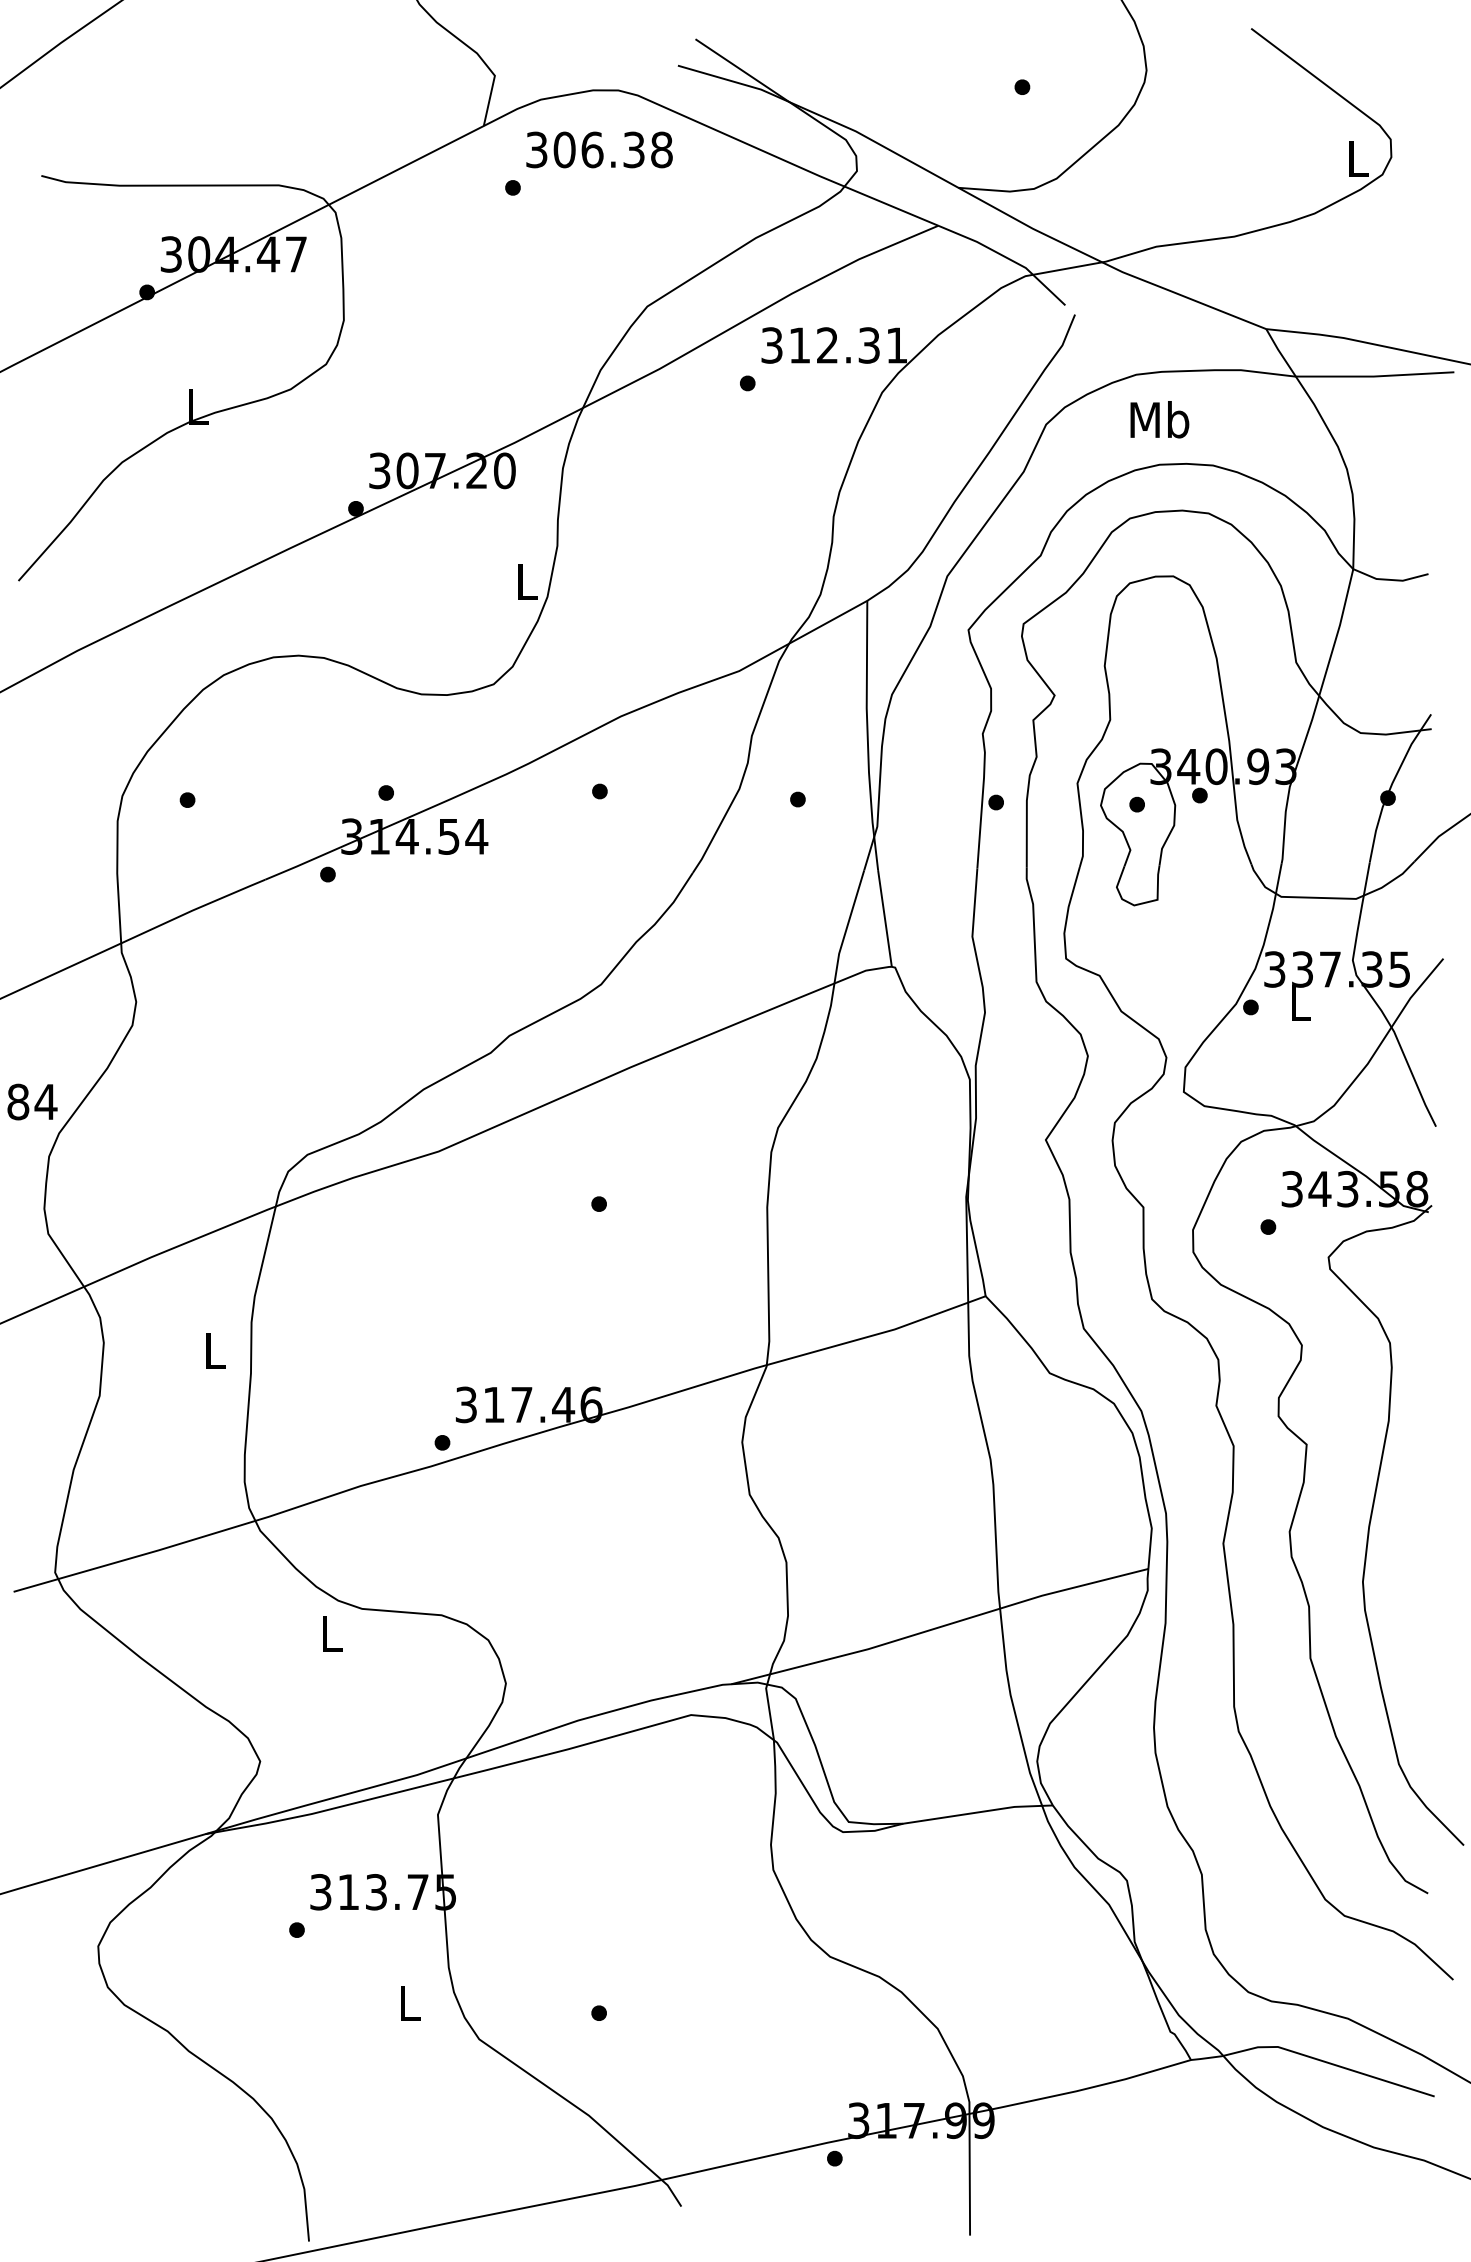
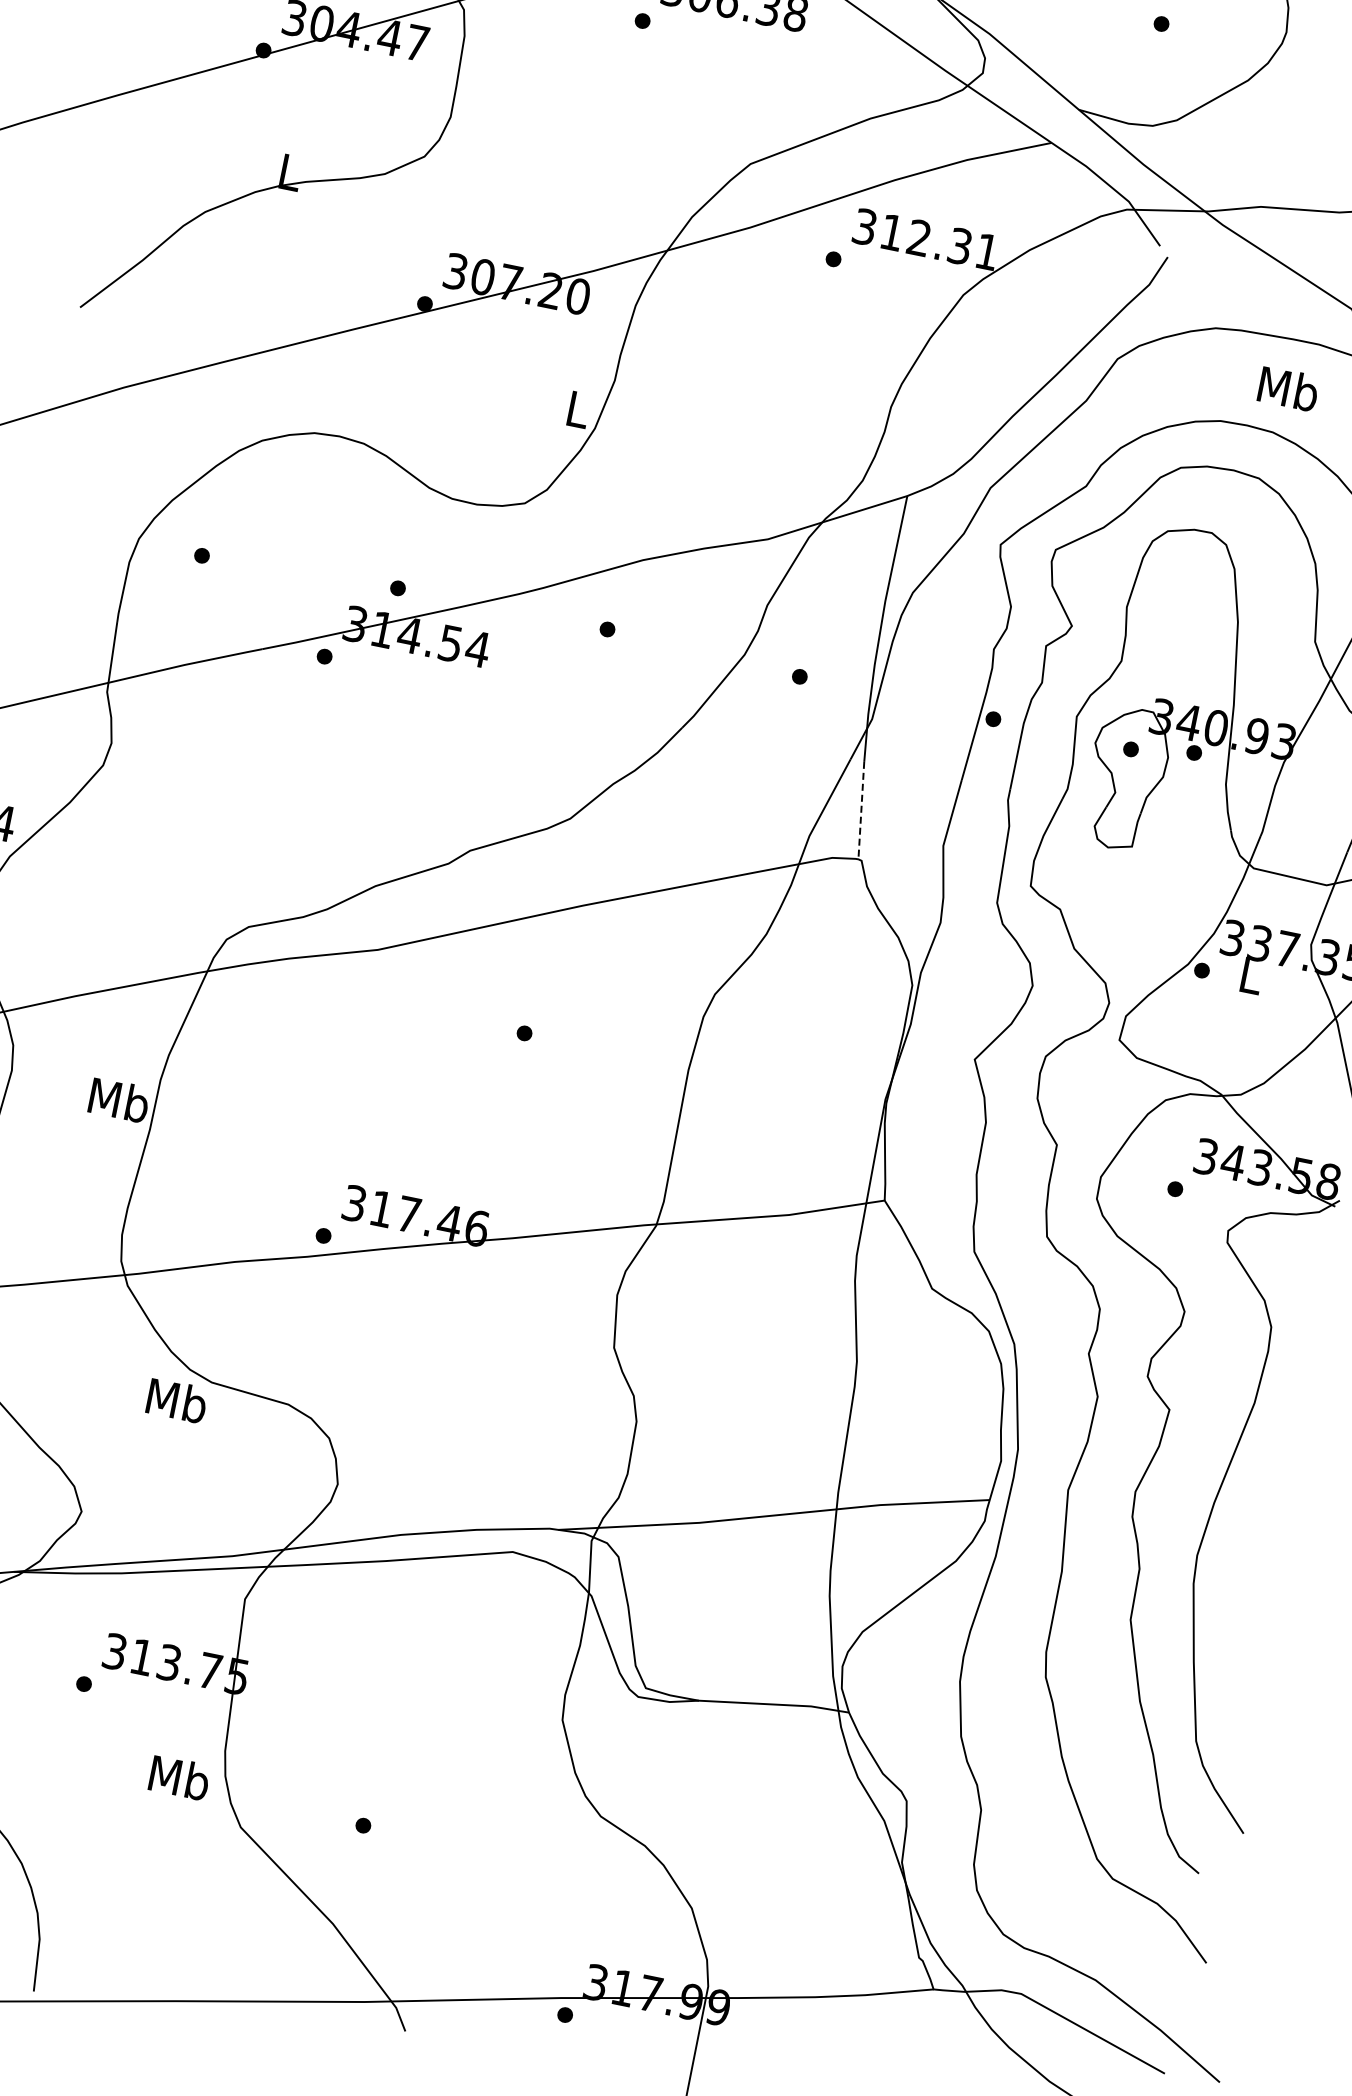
text: (1159, 419) -> (1288, 388), moved
line: (884, 918) -> (860, 810), solid -> dashed
text: (214, 1350) -> (118, 1100), L -> Mb
text: (331, 1633) -> (176, 1400), L -> Mb
text: (409, 2002) -> (179, 1777), L -> Mb

